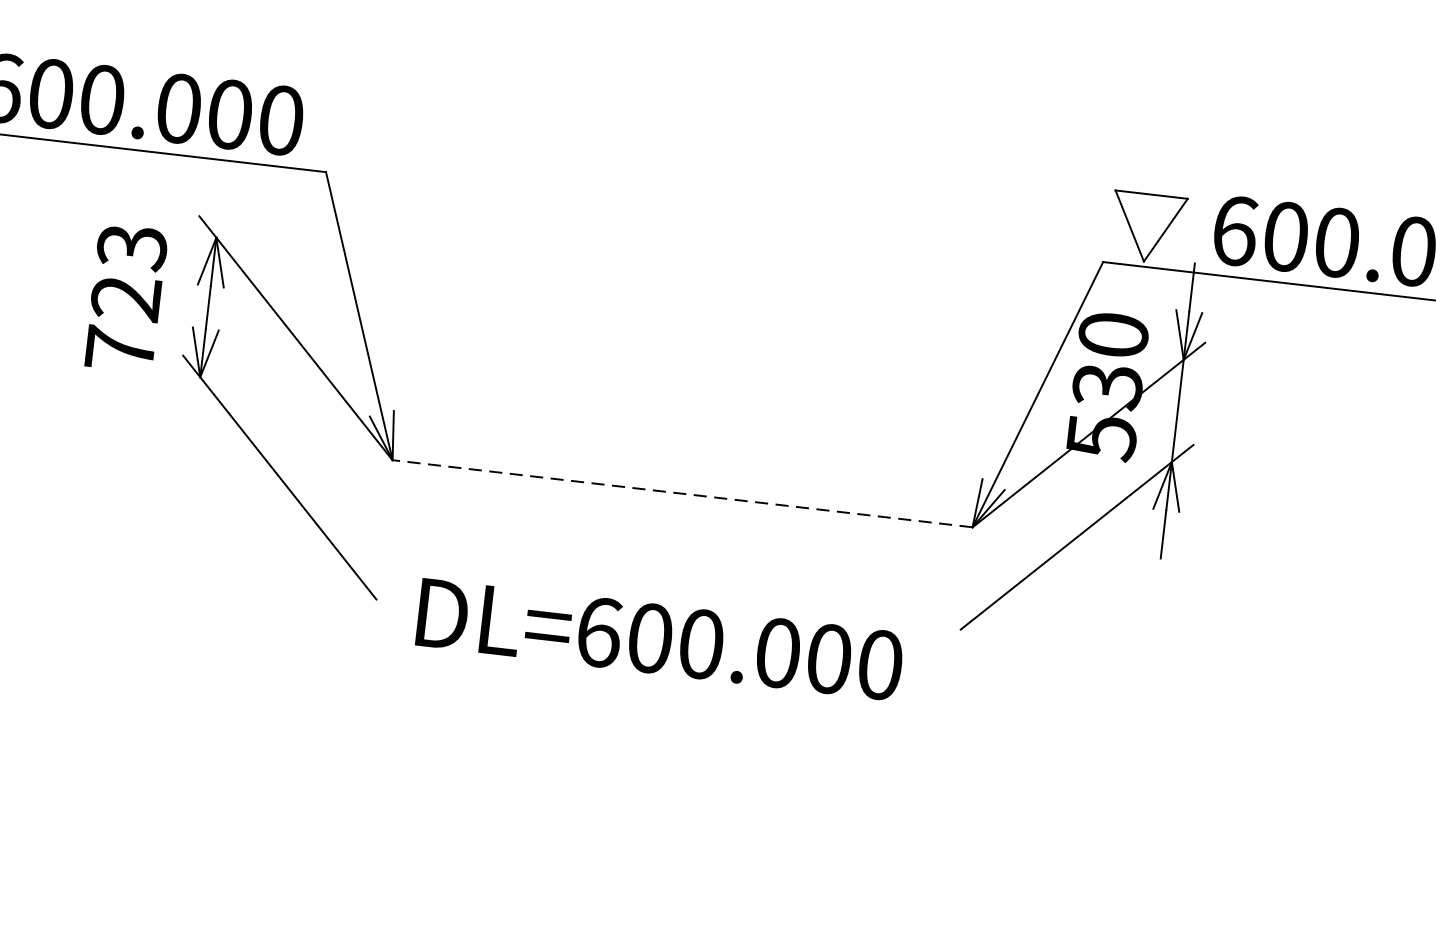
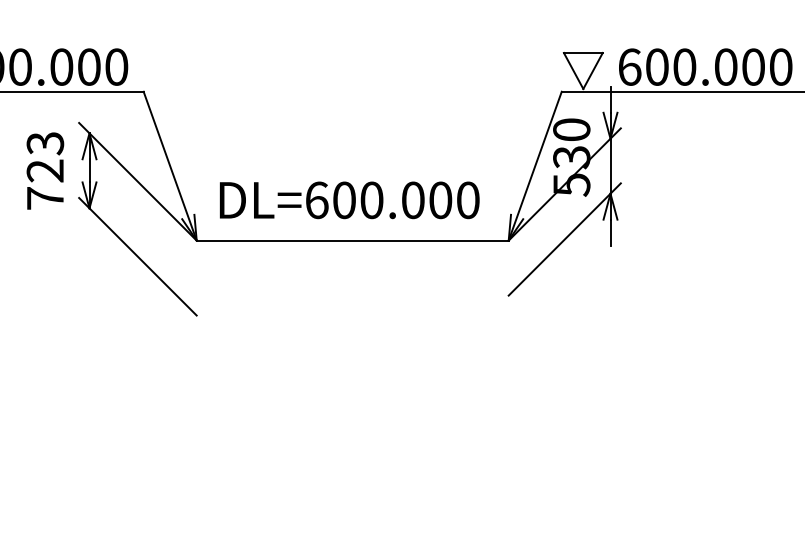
line: (682, 493) -> (352, 240), dashed -> solid
text: (659, 639) -> (349, 200), moved

